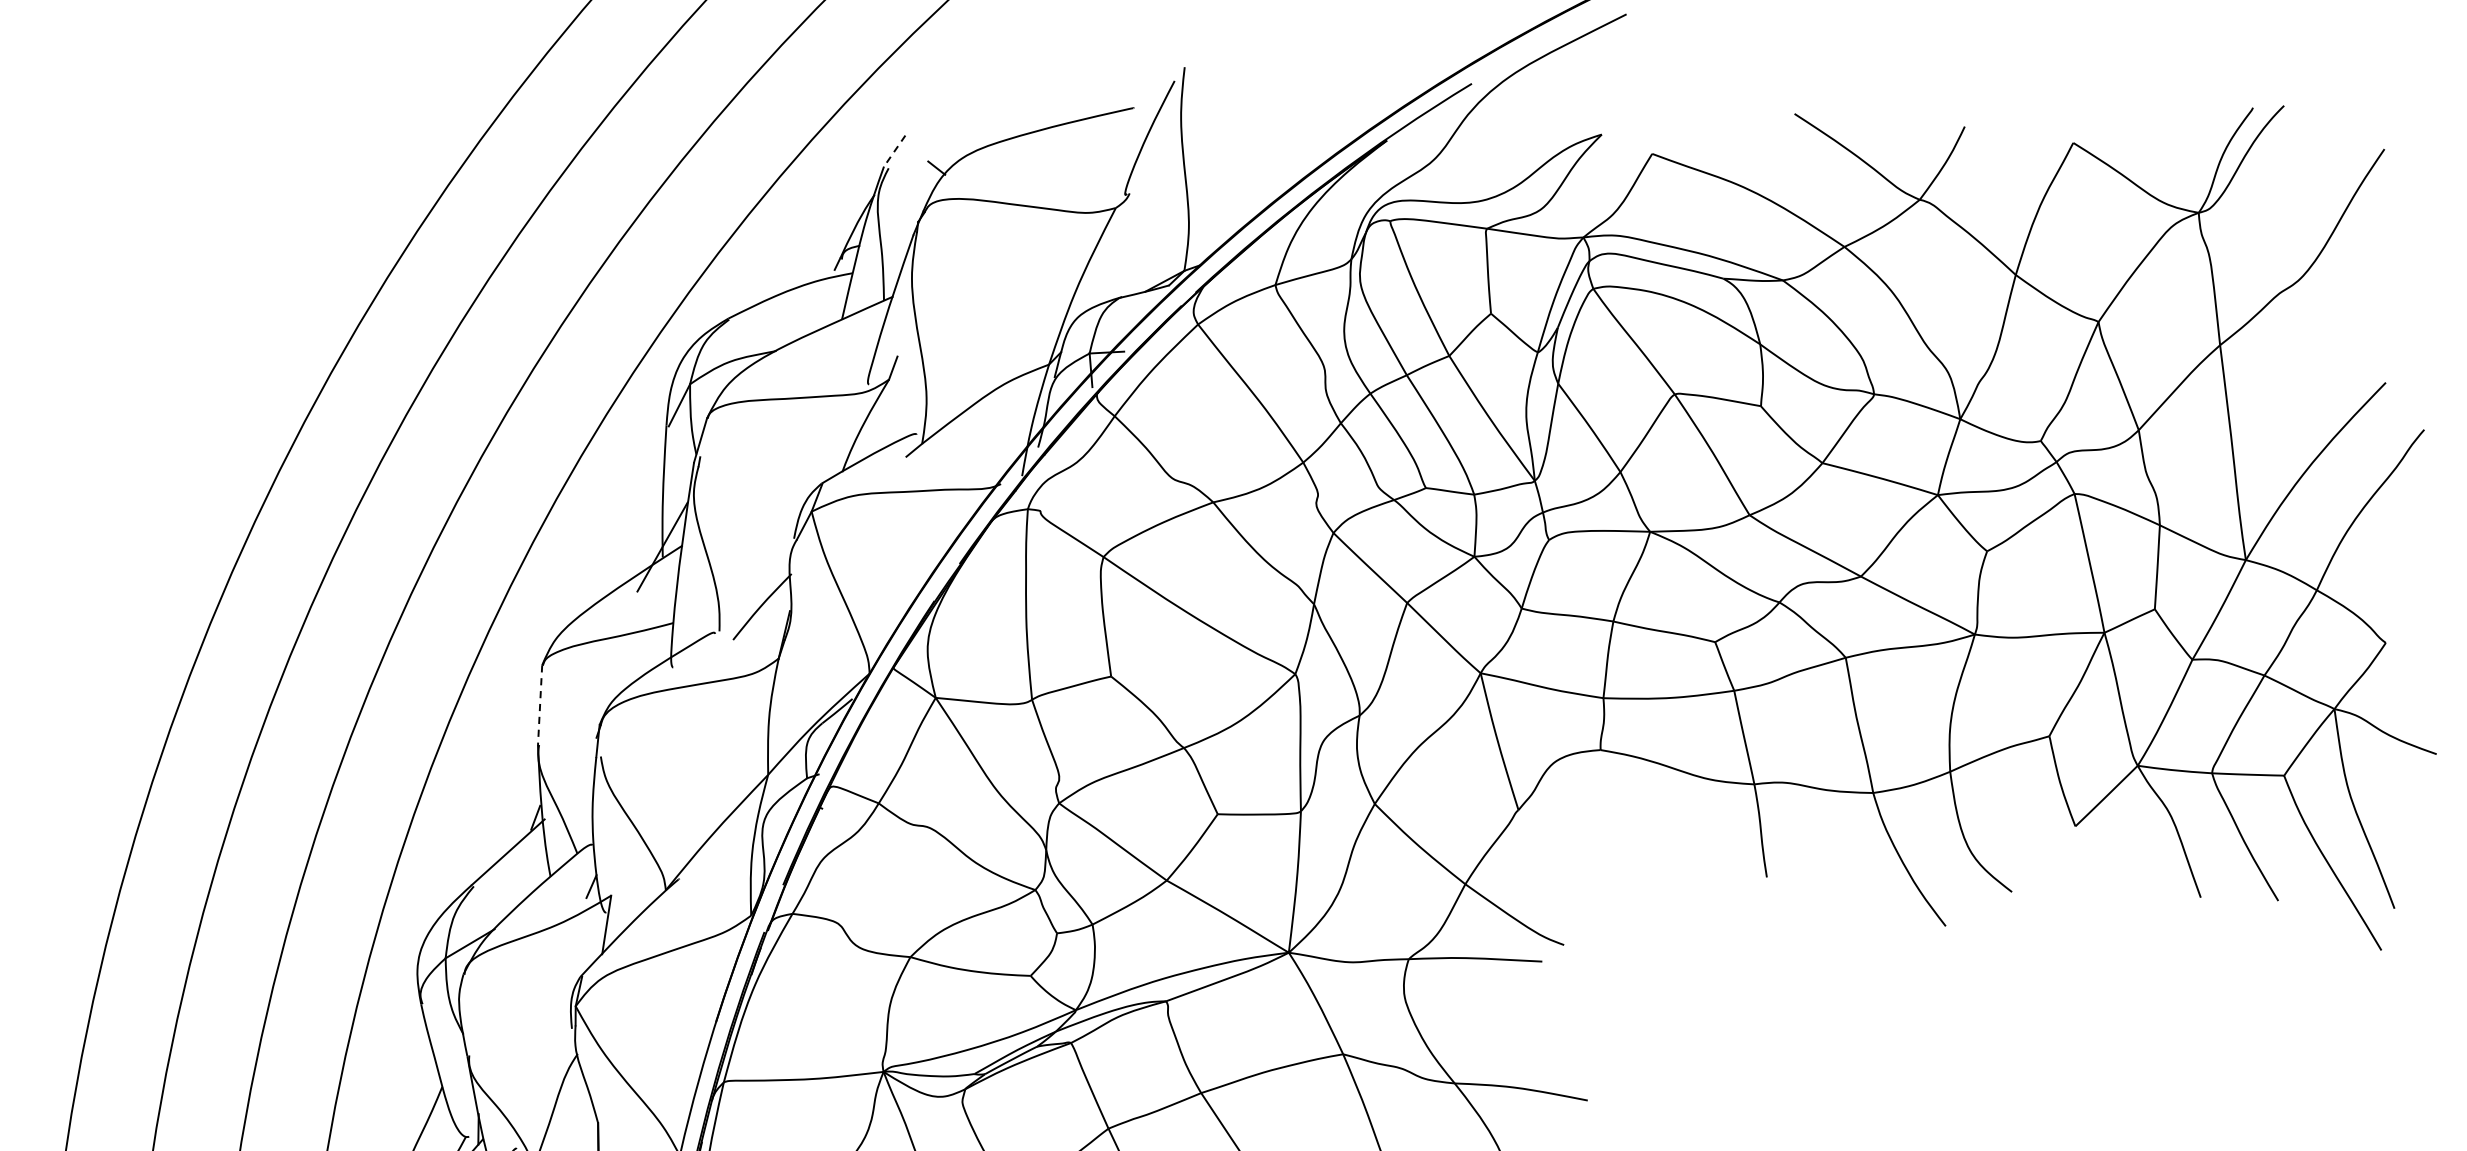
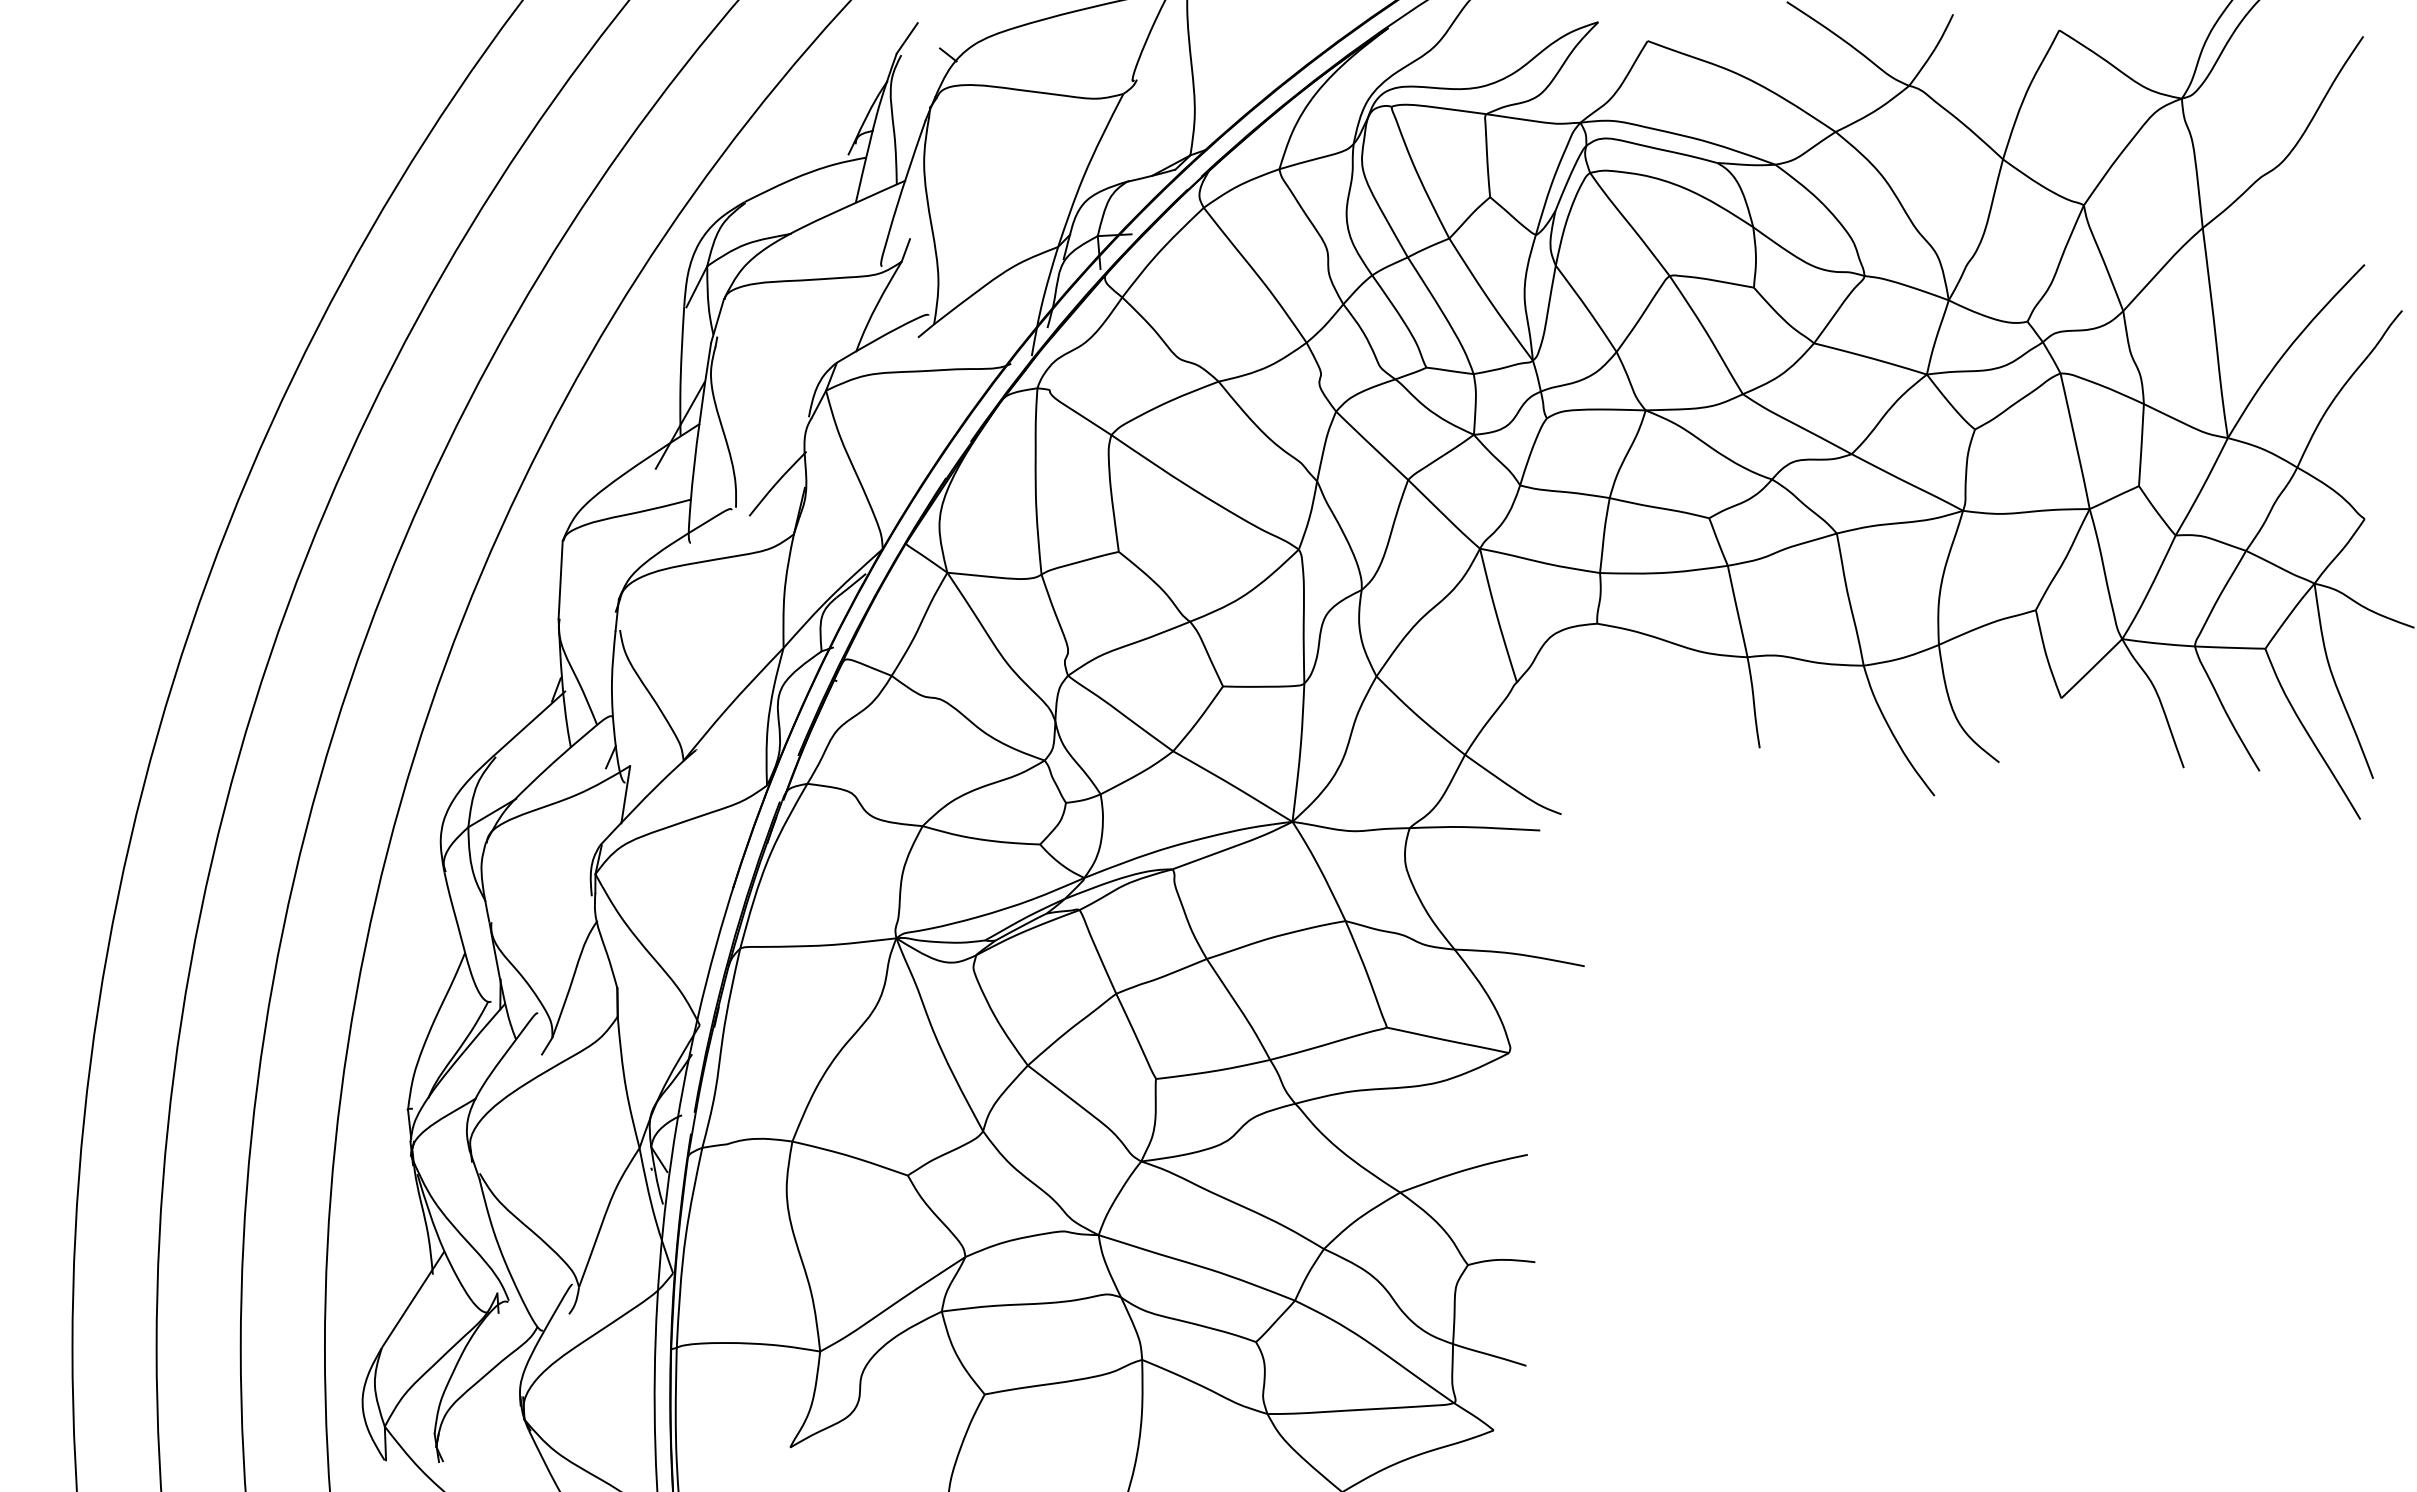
line: (894, 151) -> (907, 38), dashed -> solid
line: (539, 704) -> (560, 579), dashed -> solid

